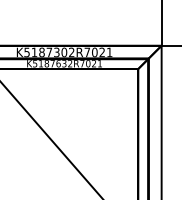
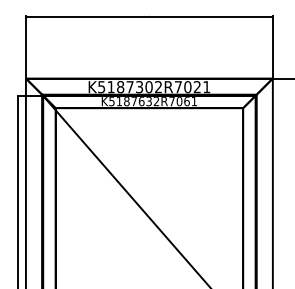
text: (93, 63) -> (186, 101), K5187632R7021 -> K5187632R7061

